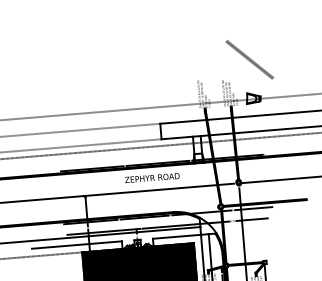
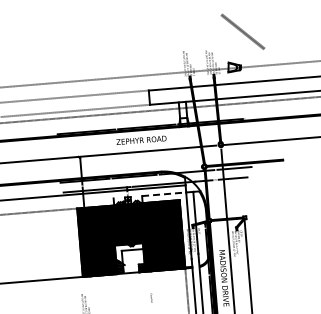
line: (249, 59) -> (242, 31), moved
line: (177, 237) -> (164, 194), solid -> dashed
line: (77, 244) -> (72, 201), removed

